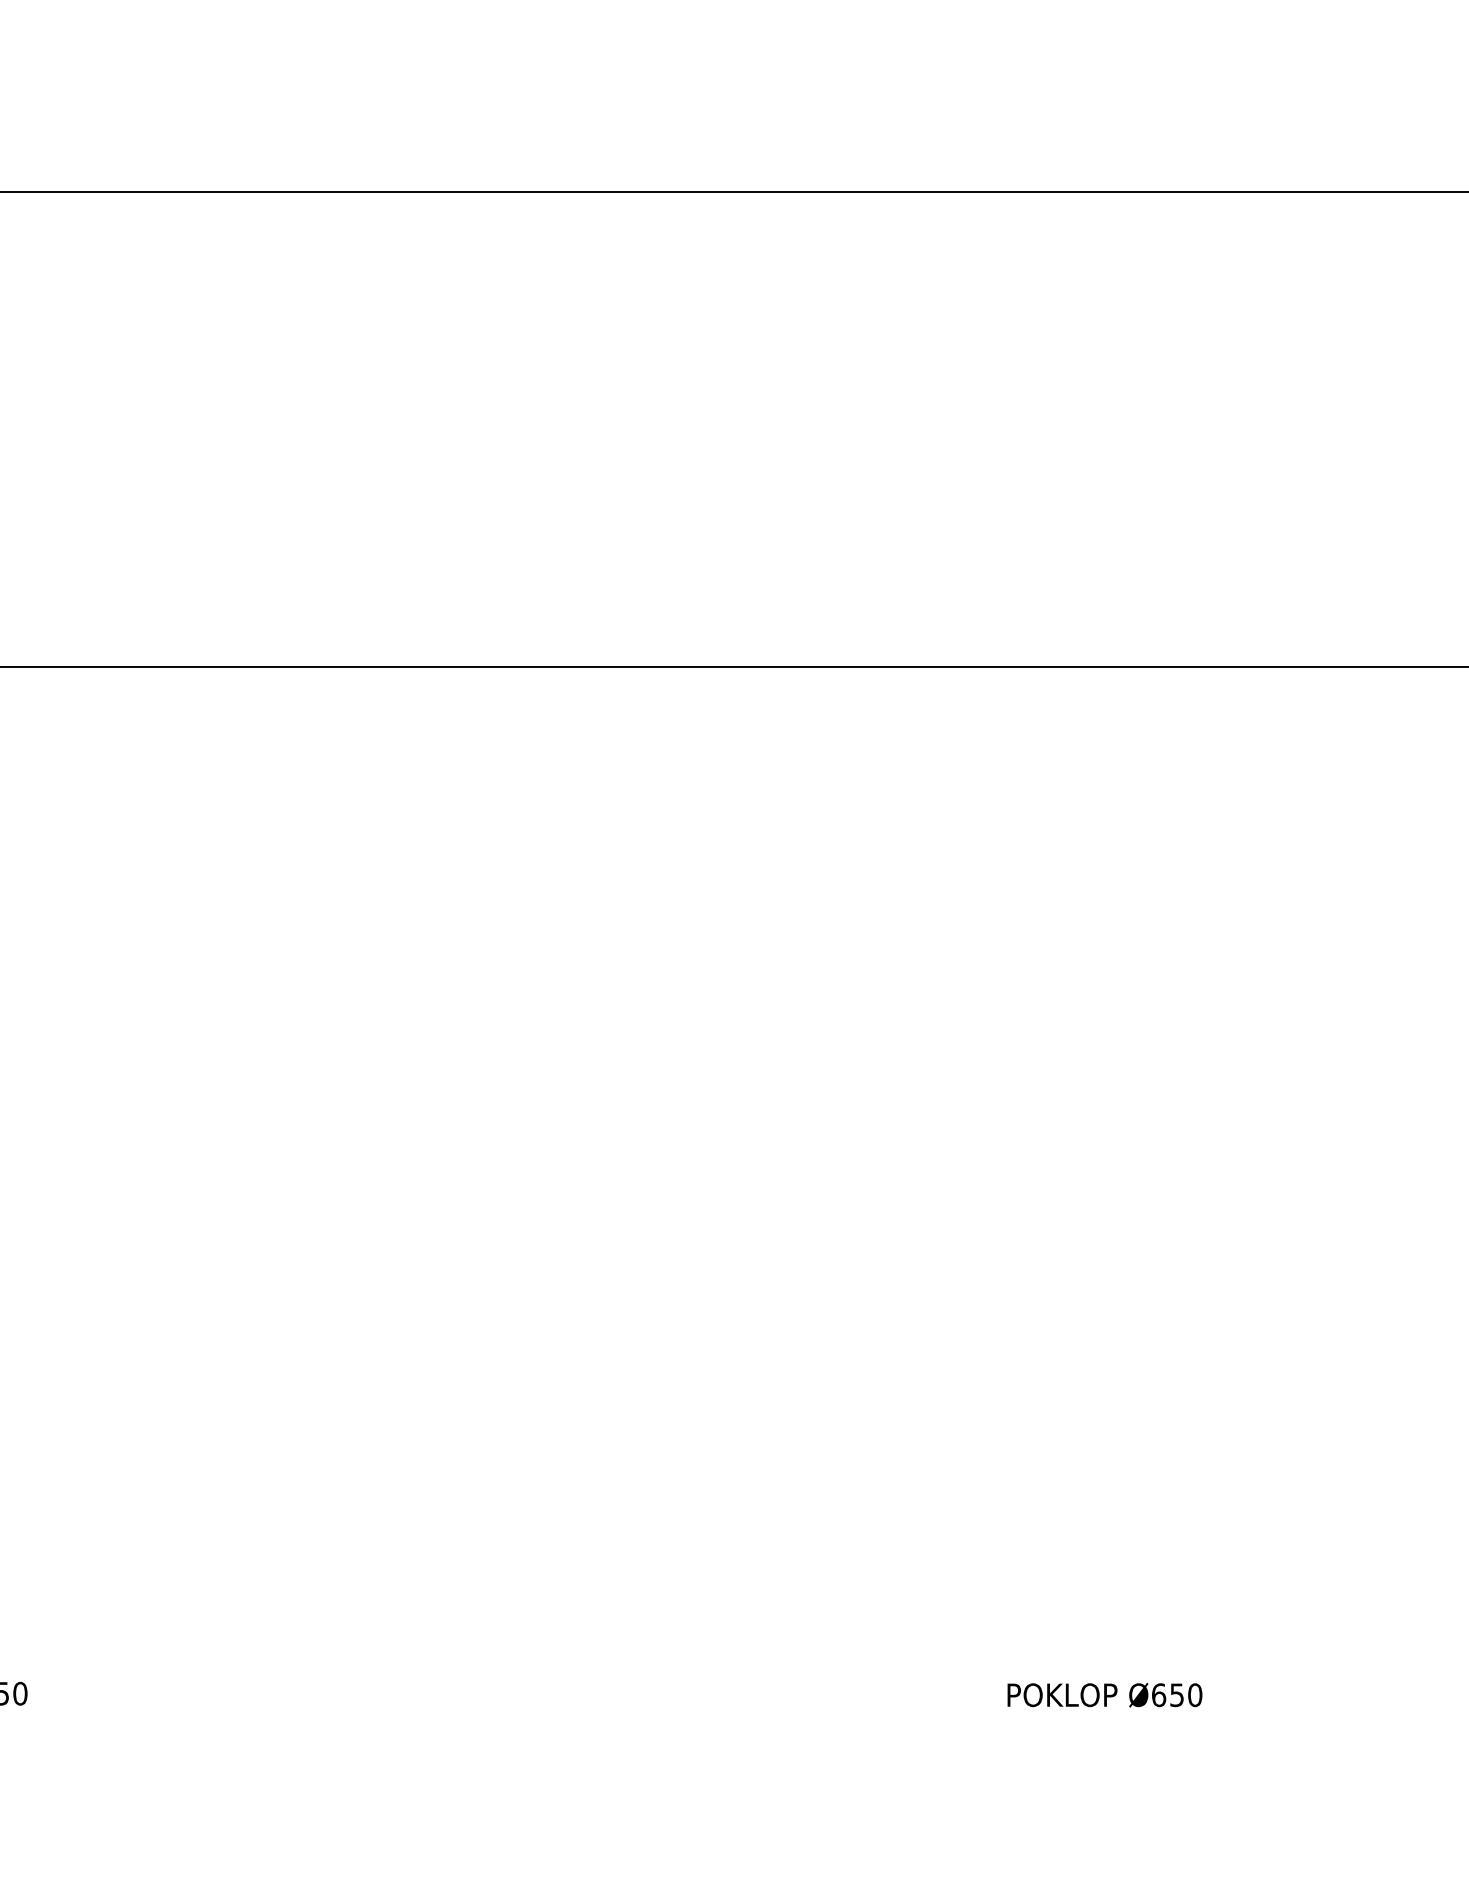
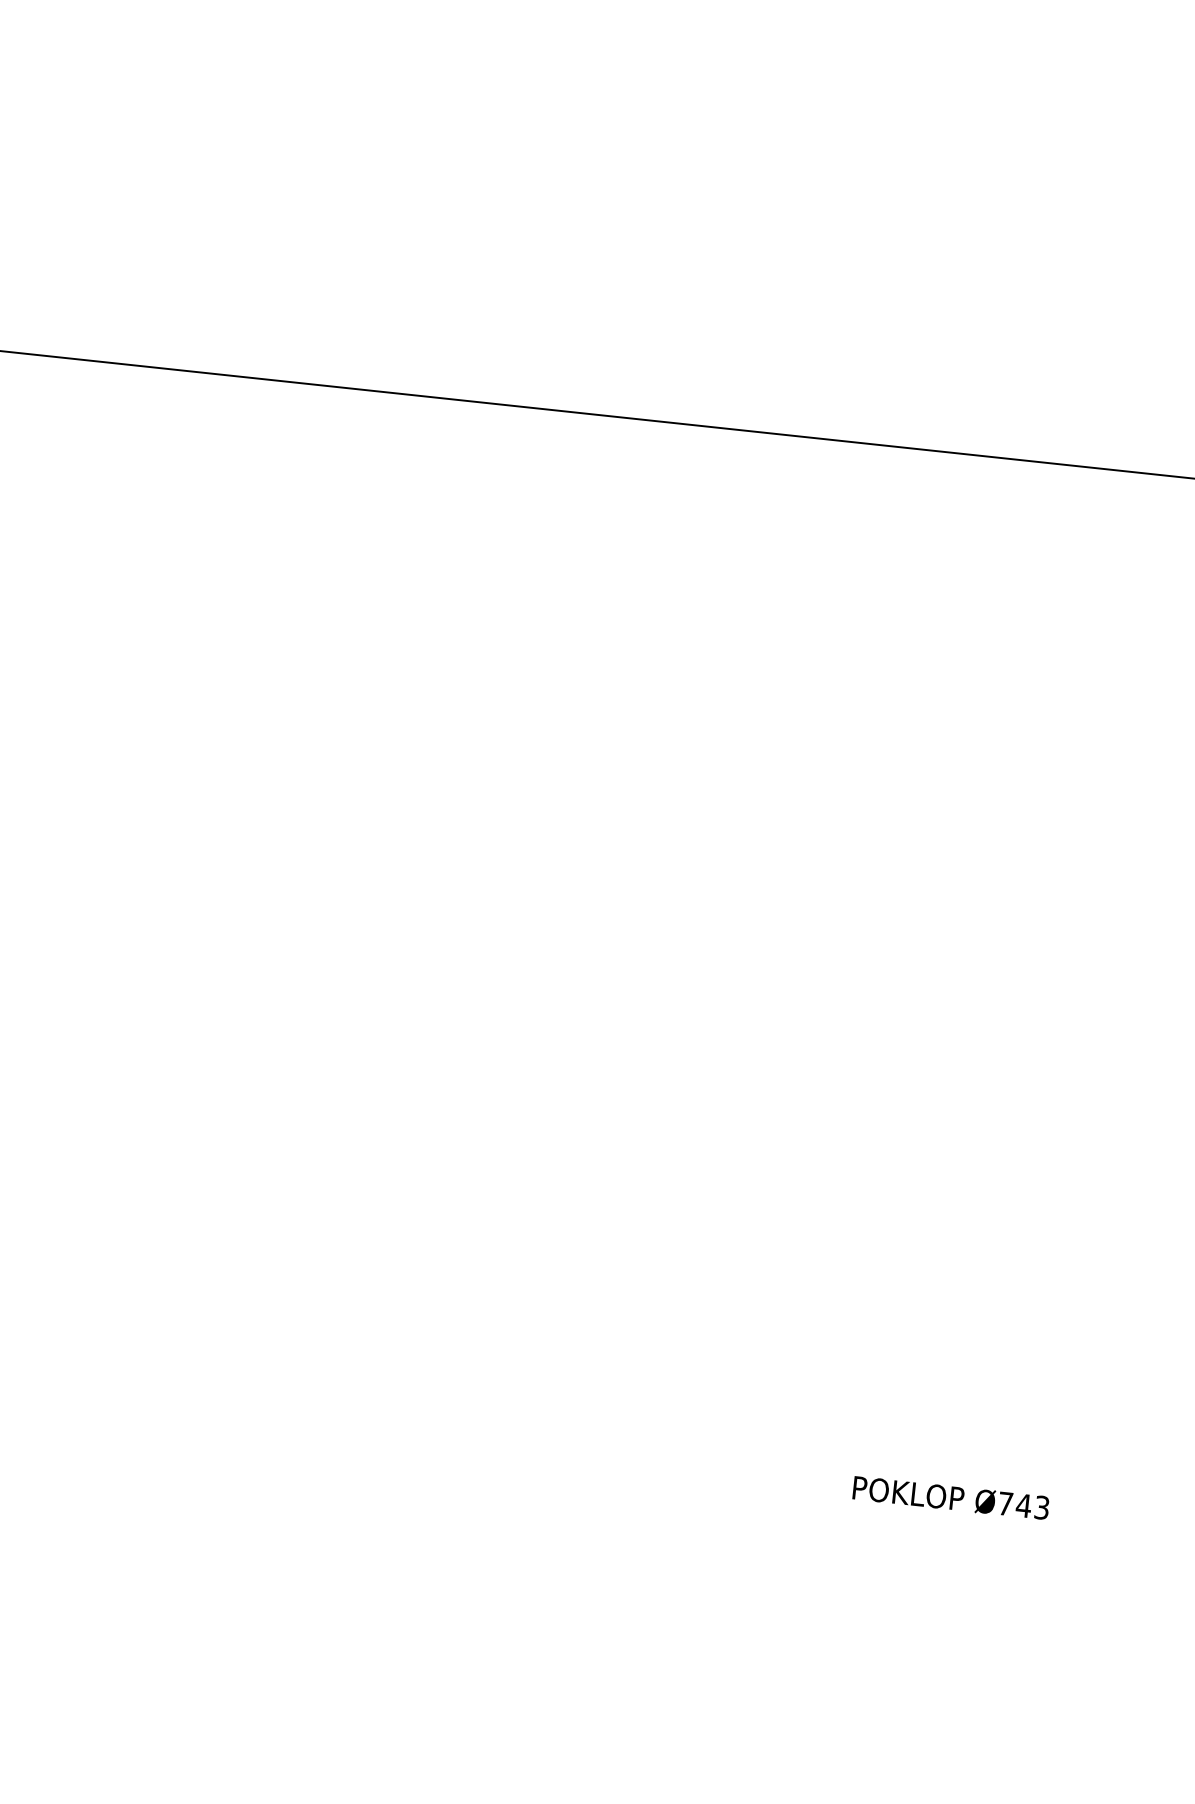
text: (1177, 1695) -> (1024, 1506), Ø650 -> Ø743

